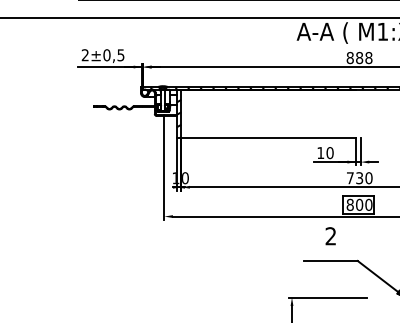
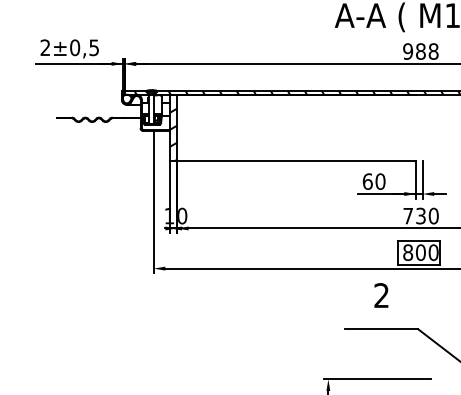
text: (349, 58) -> (407, 52), 888 -> 988
text: (320, 153) -> (367, 182), 10 -> 60

